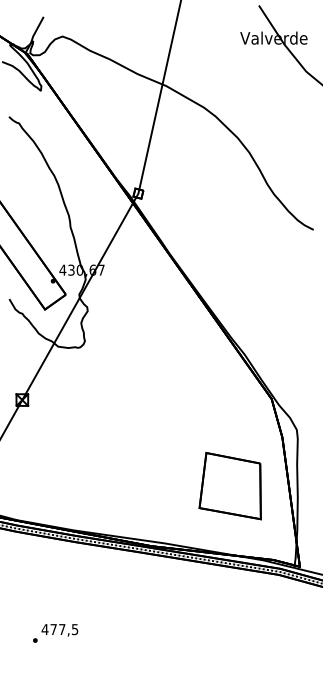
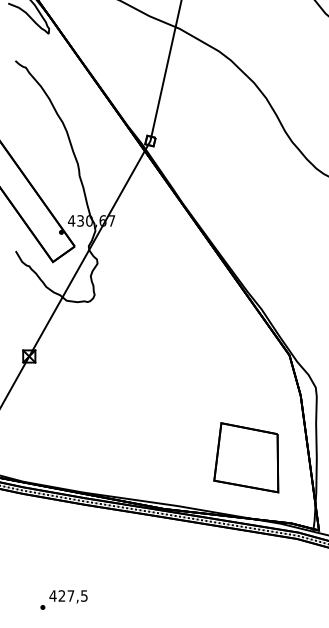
part: (229, 486) -> (245, 458), moved
text: (53, 629) -> (61, 595), 477,5 -> 427,5

